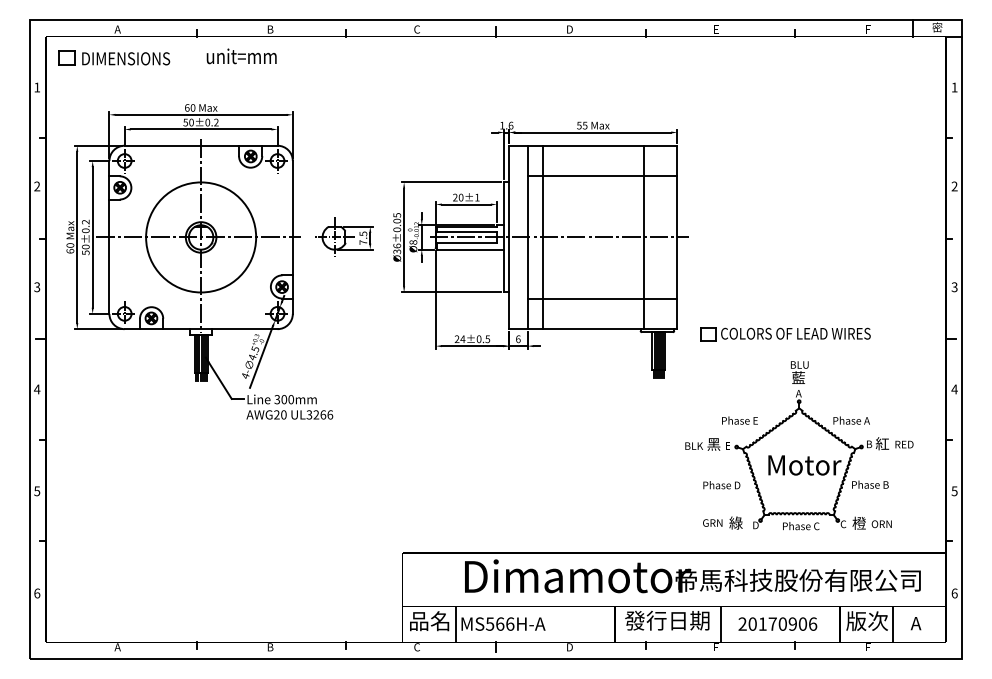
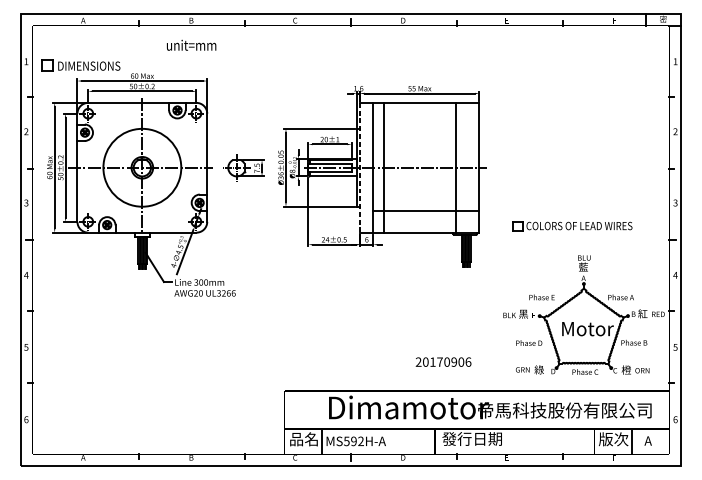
text: (241, 56) -> (191, 45), moved
part: (114, 57) -> (81, 65), moved
line: (602, 176) -> (426, 124), removed
line: (509, 237) -> (360, 167), solid -> dashed
part: (785, 334) -> (572, 226), moved
part: (799, 445) -> (584, 315), moved
text: (505, 623) -> (357, 440), MS566H-A -> MS592H-A
text: (777, 623) -> (443, 361), moved
line: (720, 624) -> (509, 441), removed

